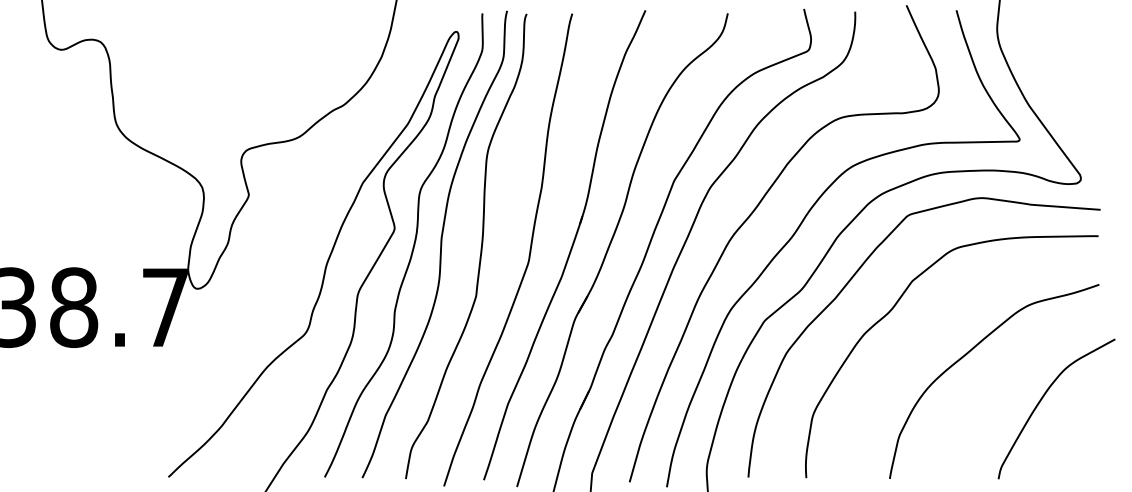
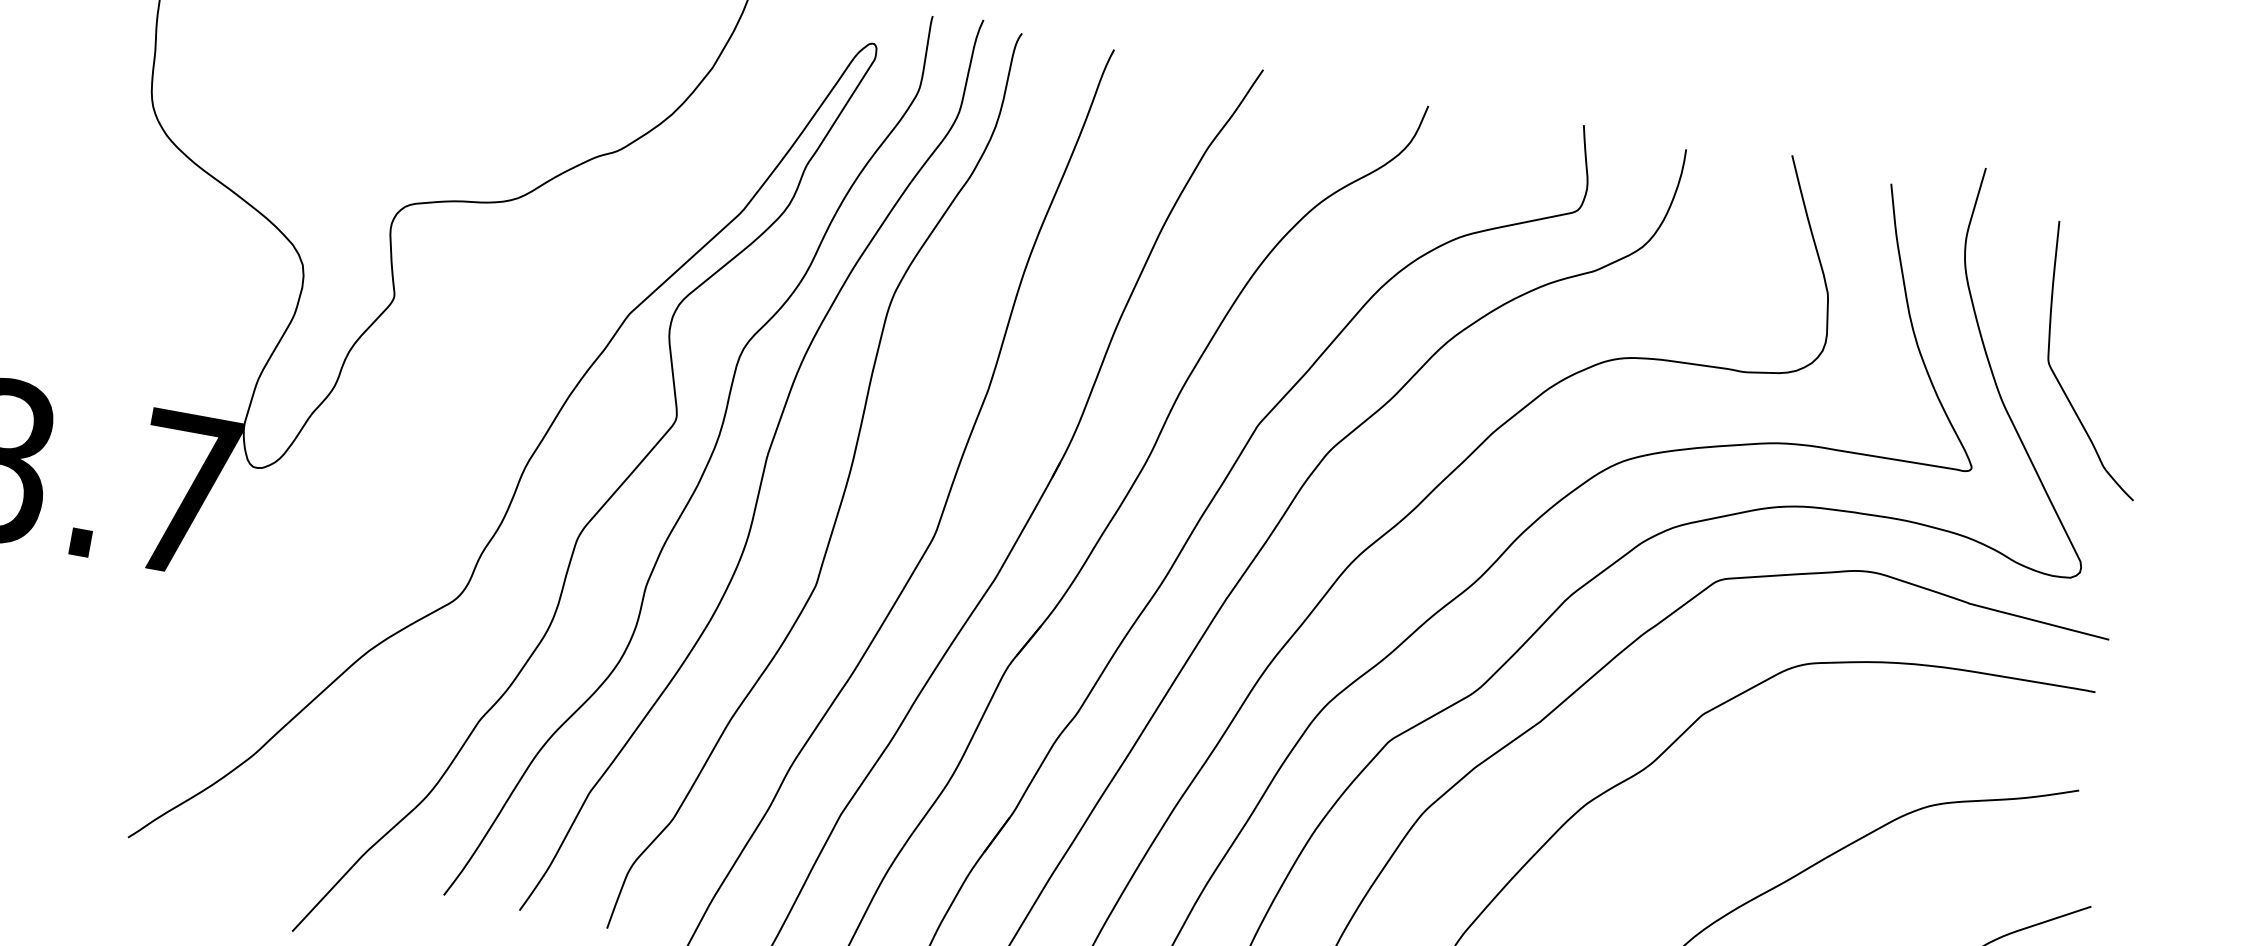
curve: (1054, 89) -> (2060, 379), added

